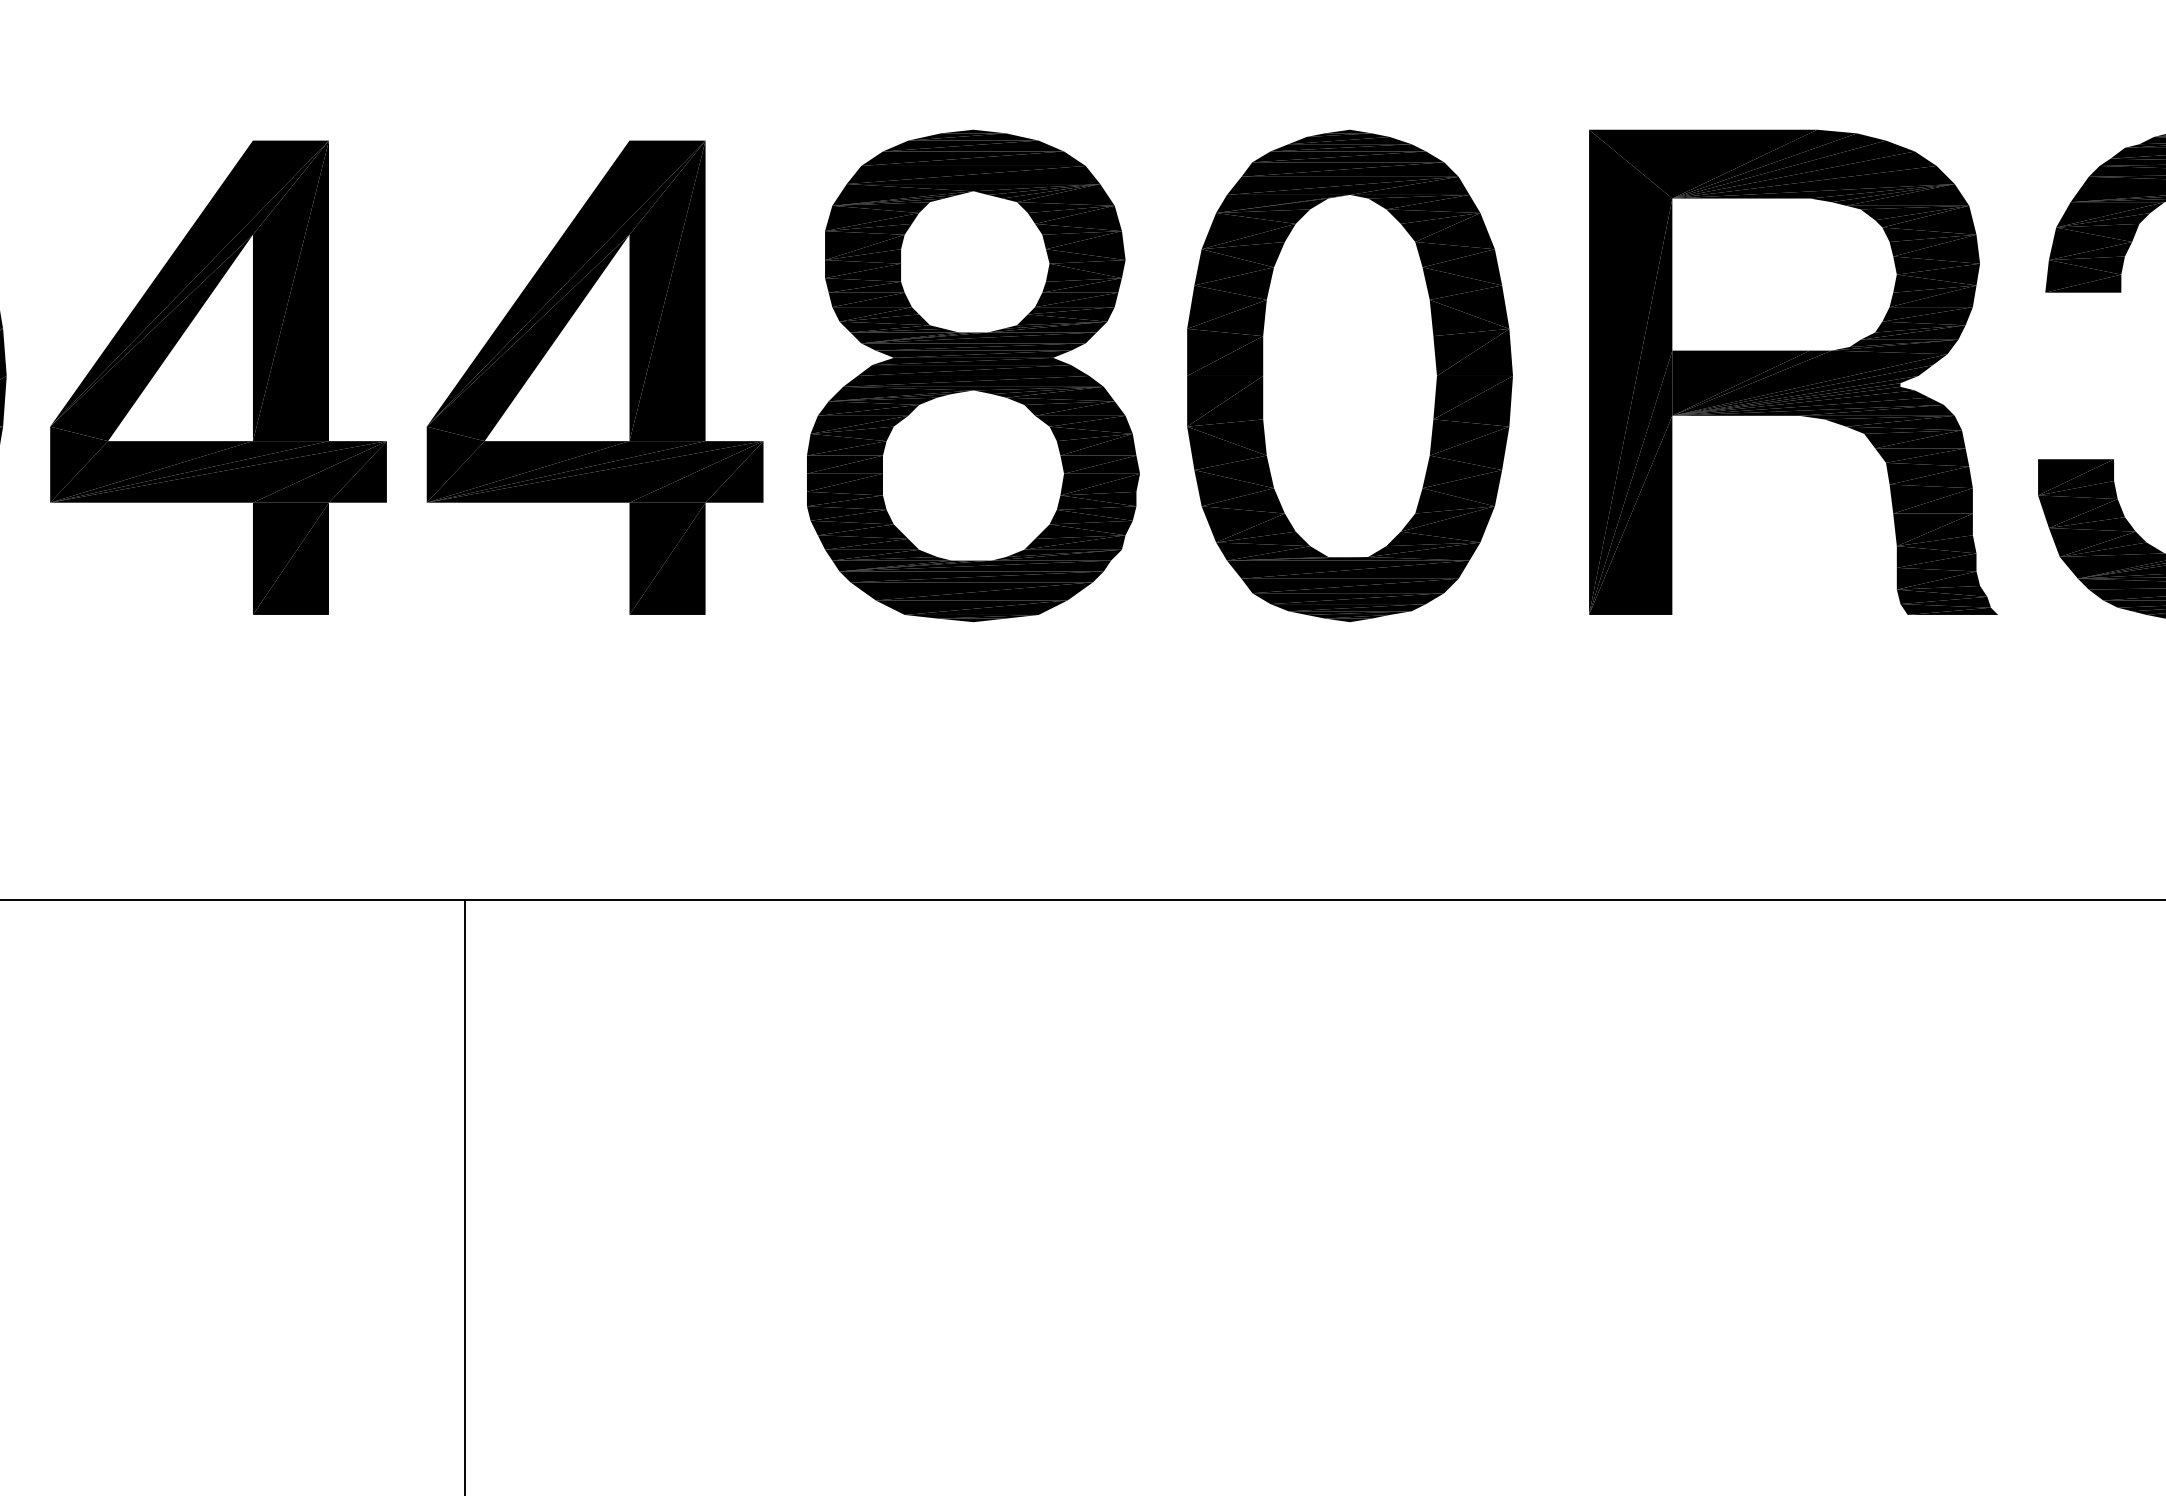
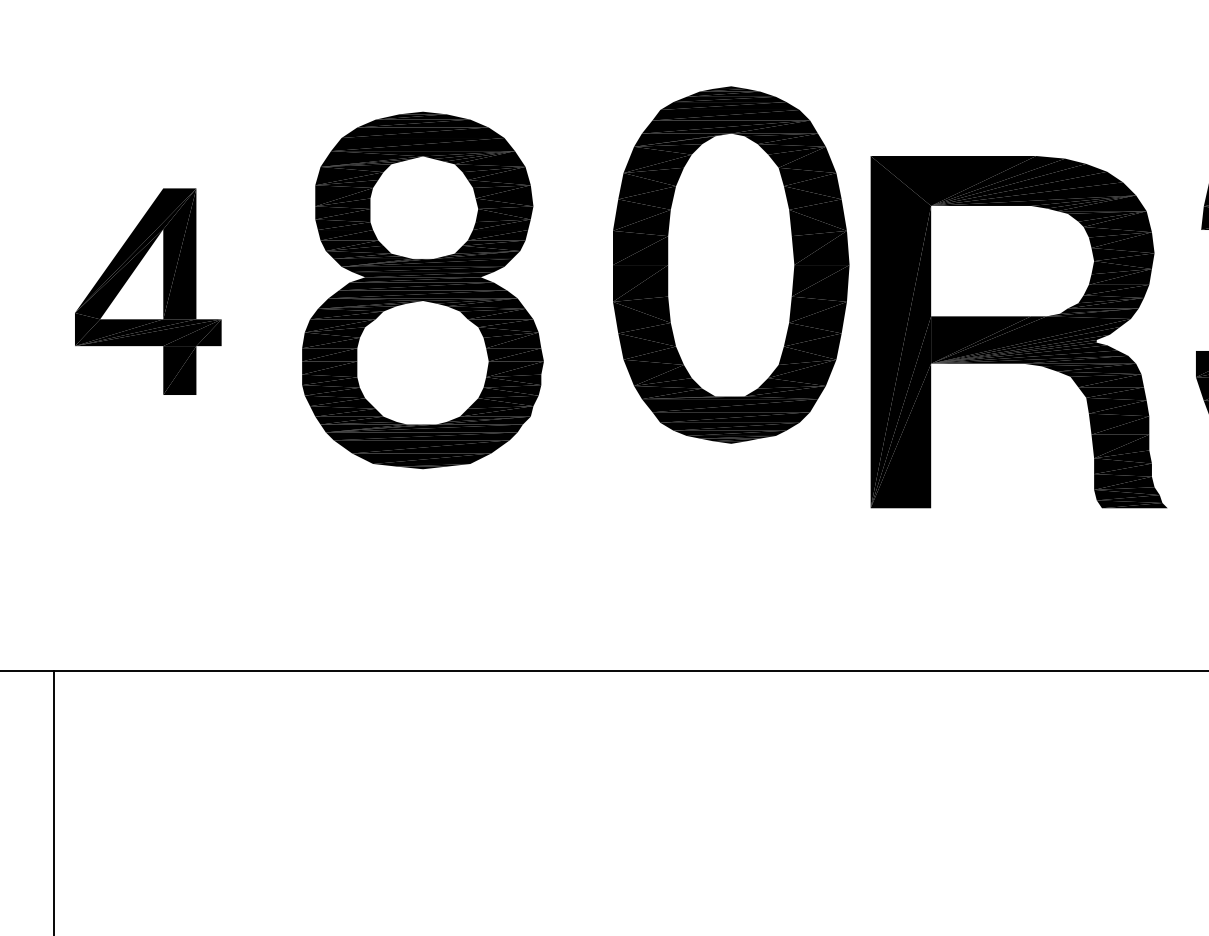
part: (1793, 371) -> (1019, 331), moved
part: (1349, 375) -> (730, 264), moved
part: (594, 377) -> (147, 291), size x0.6

